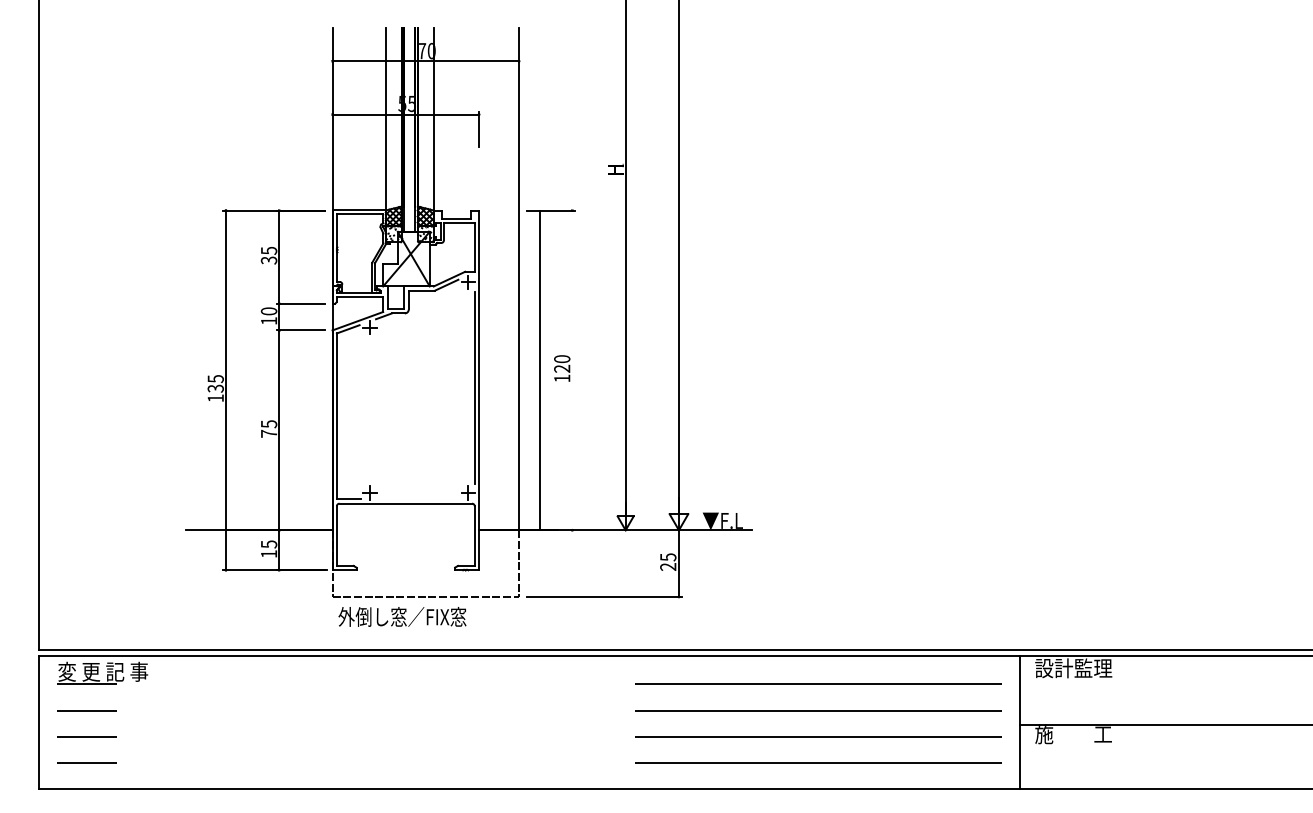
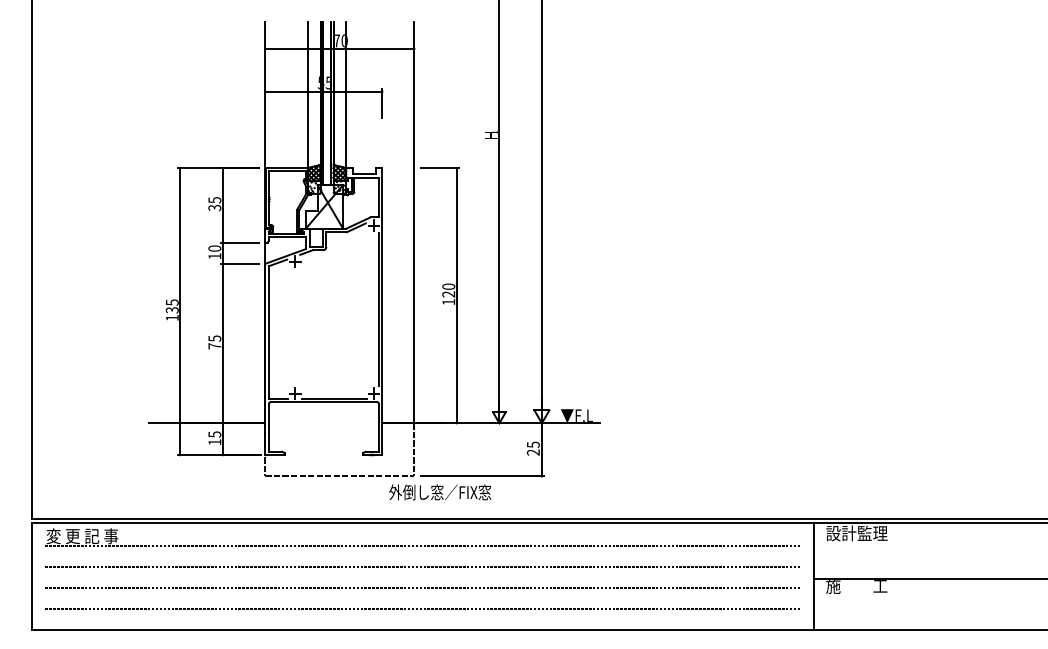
line: (540, 370) -> (456, 295), moved
line: (418, 499) -> (334, 398), added
text: (402, 616) -> (440, 492), moved

